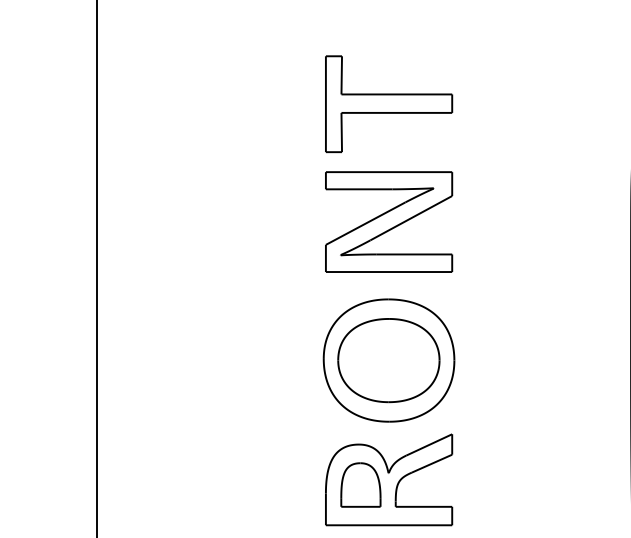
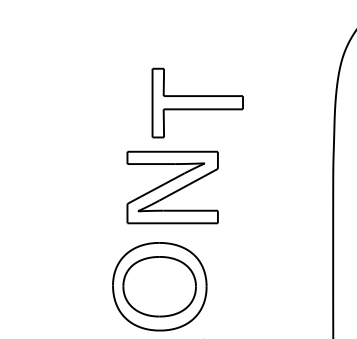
part: (389, 104) -> (198, 103), moved
part: (389, 221) -> (173, 187), moved

